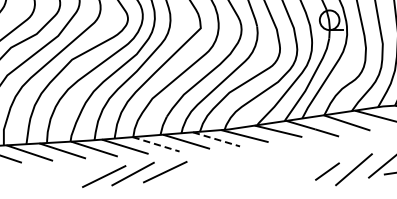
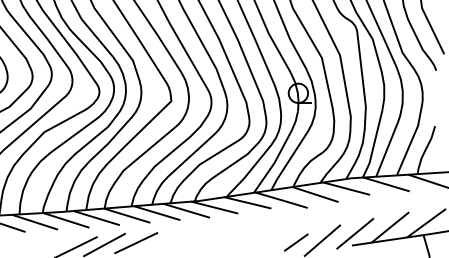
line: (217, 139) -> (187, 210), dashed -> solid
line: (156, 144) -> (127, 215), dashed -> solid

